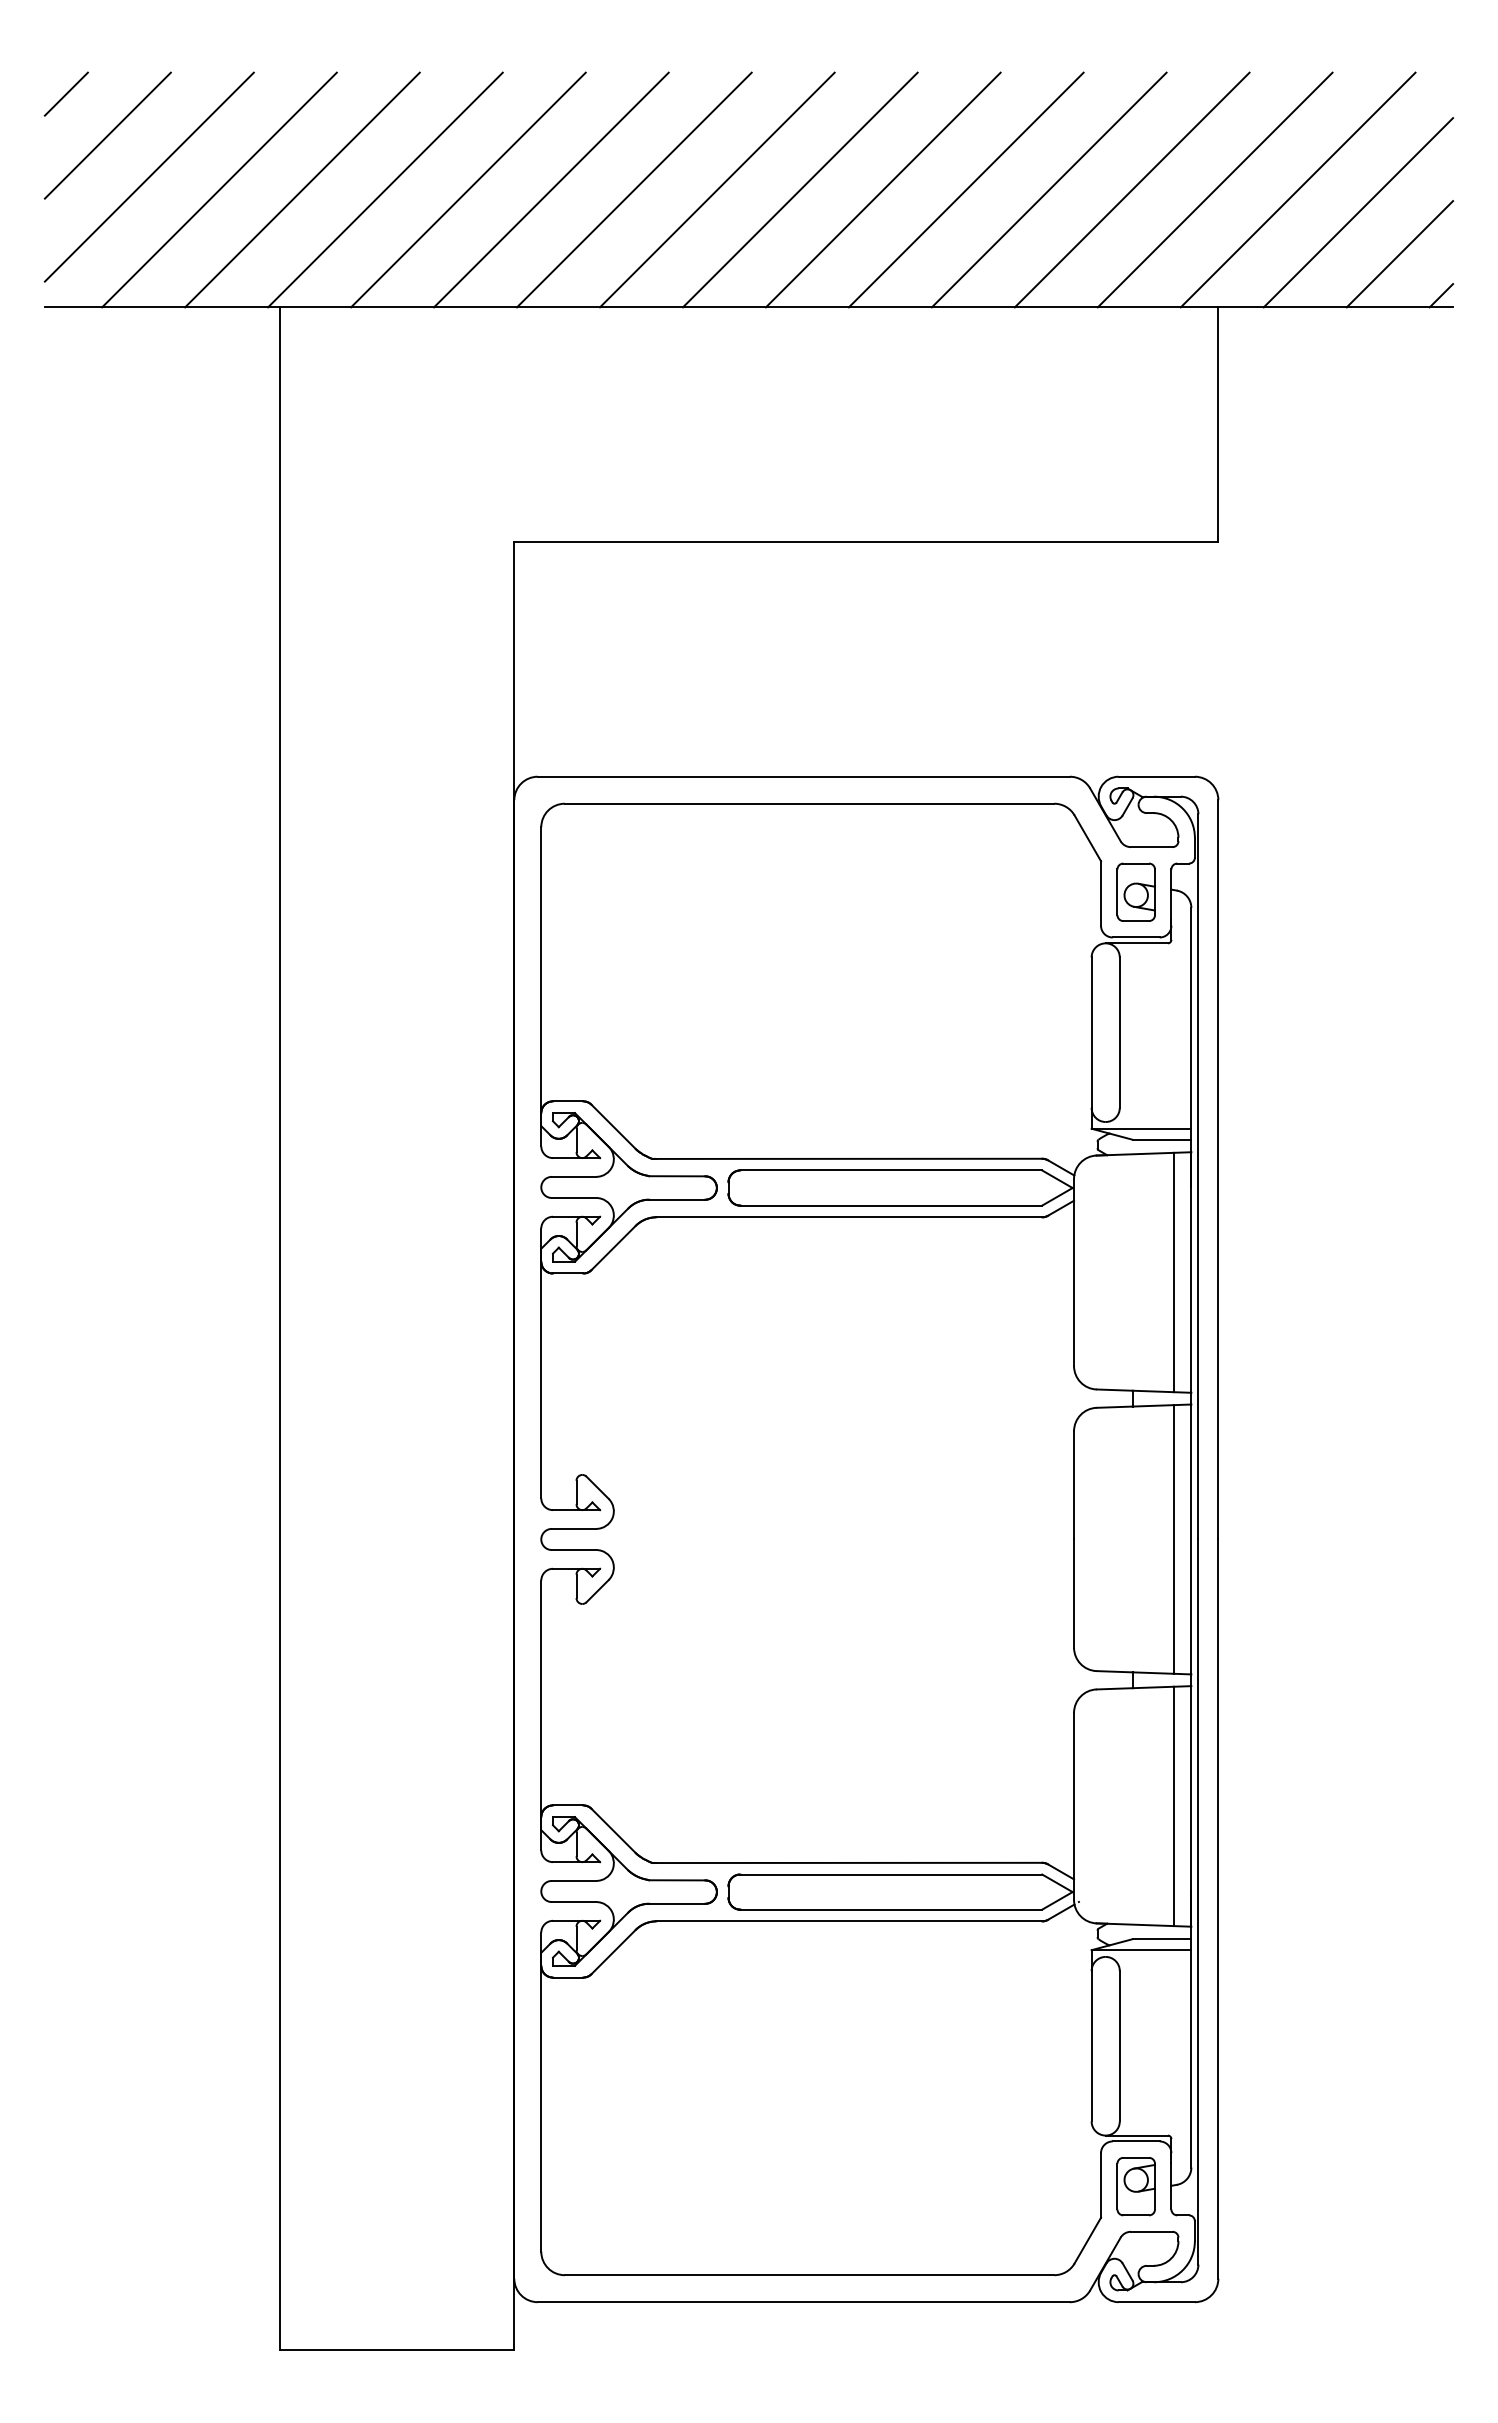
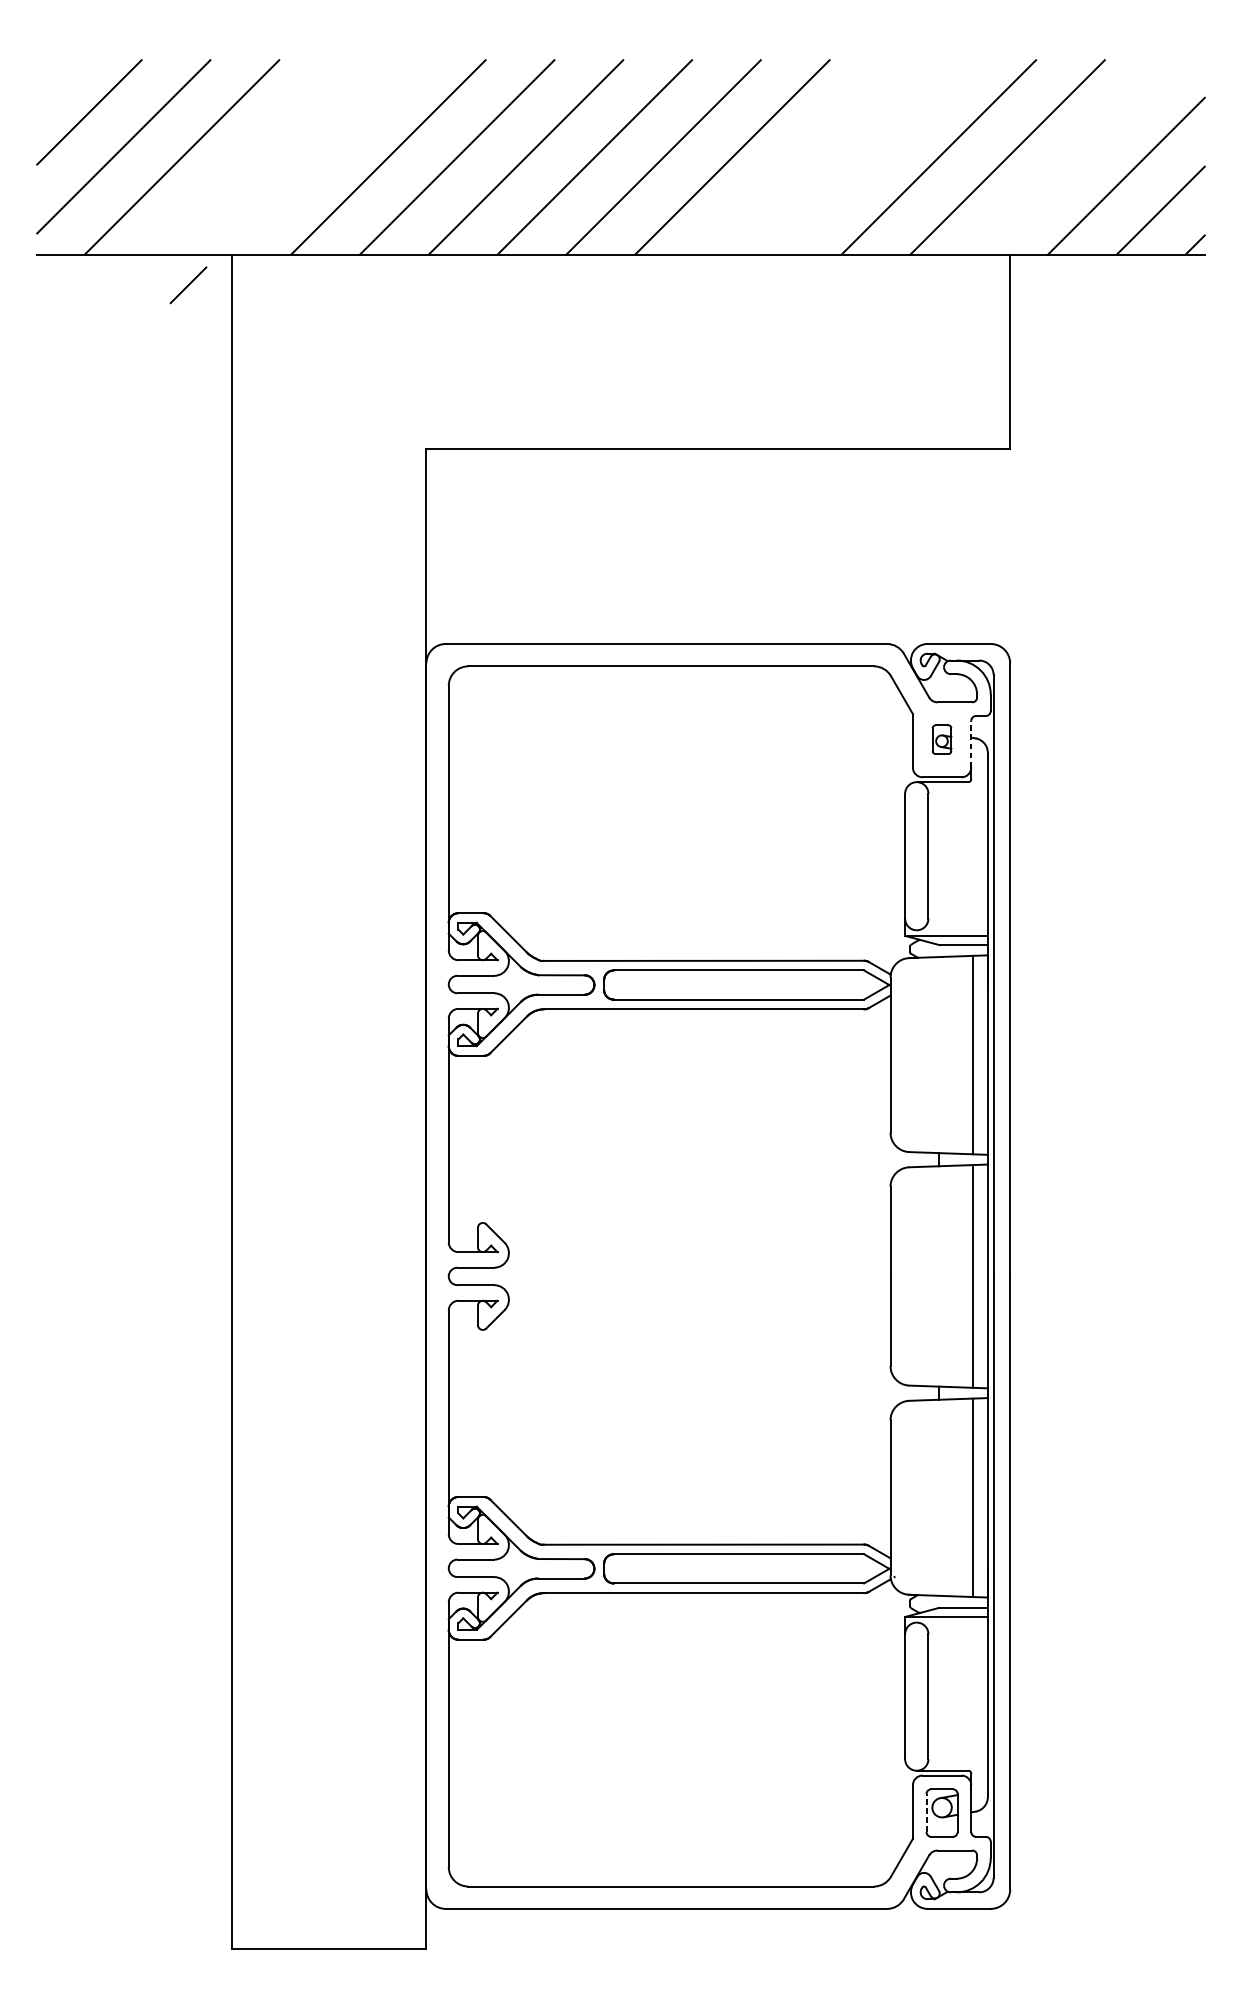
line: (65, 93) -> (187, 284), moved
line: (302, 189) -> (250, 157), removed
line: (385, 189) -> (319, 157), removed
line: (965, 189) -> (800, 157), removed
line: (1048, 189) -> (869, 157), removed
line: (1297, 189) -> (1075, 157), removed
part: (1135, 891) -> (941, 739), size x0.6
line: (1171, 897) -> (971, 744), solid -> dashed
line: (1117, 2186) -> (926, 1812), solid -> dashed

